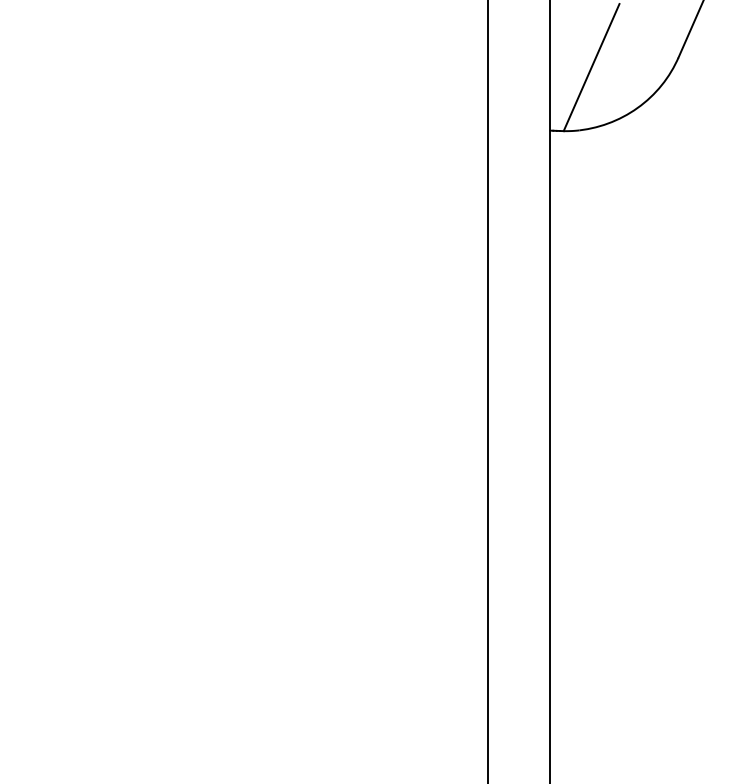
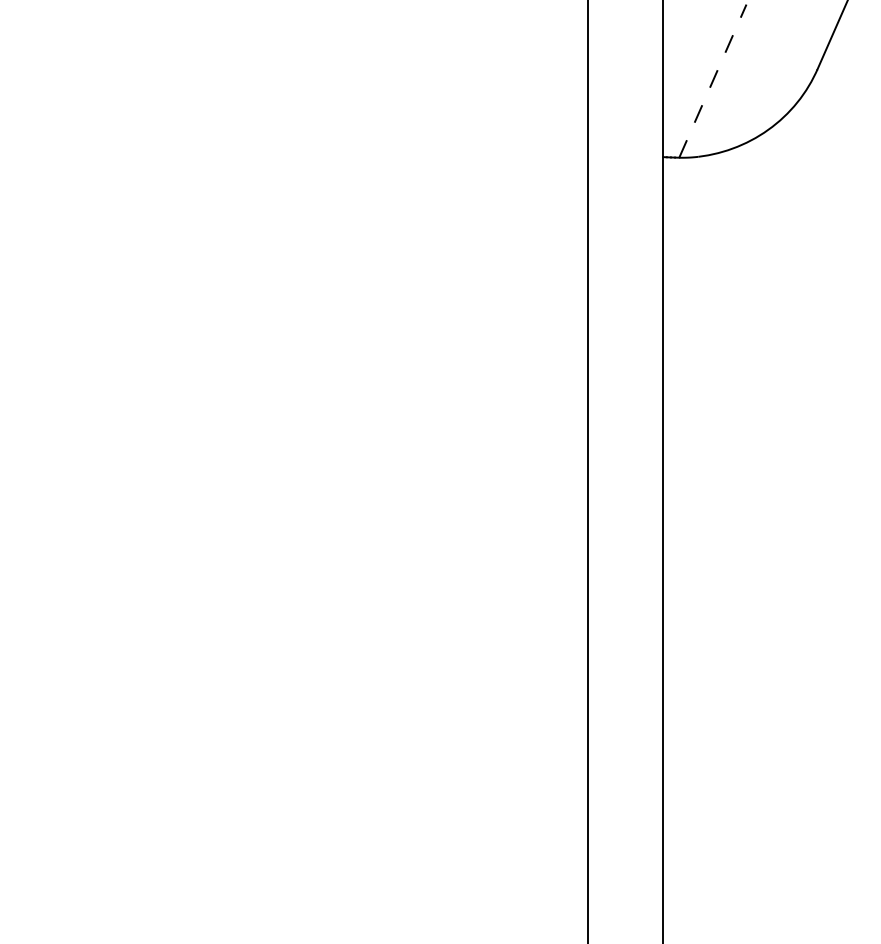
line: (591, 67) -> (712, 81), solid -> dashed

